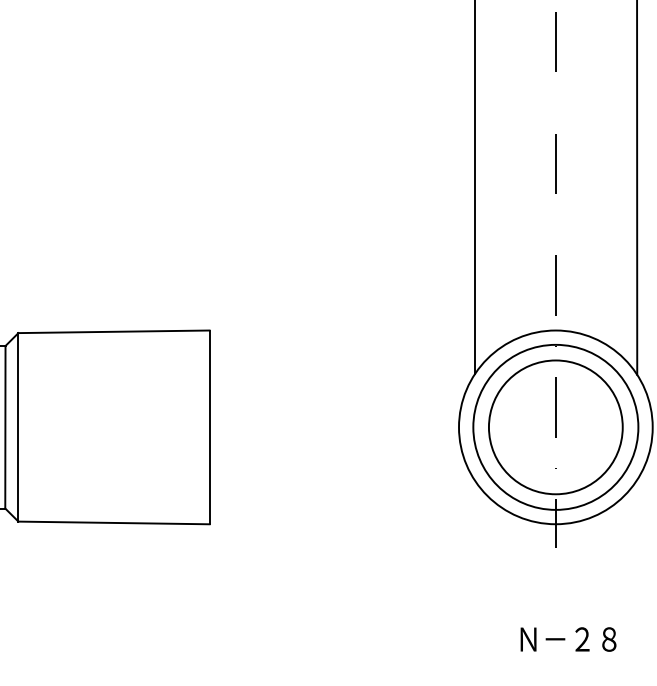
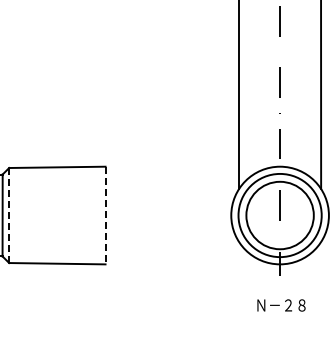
line: (19, 427) -> (9, 215), solid -> dashed
line: (209, 427) -> (105, 215), solid -> dashed
text: (568, 639) -> (281, 305), moved

